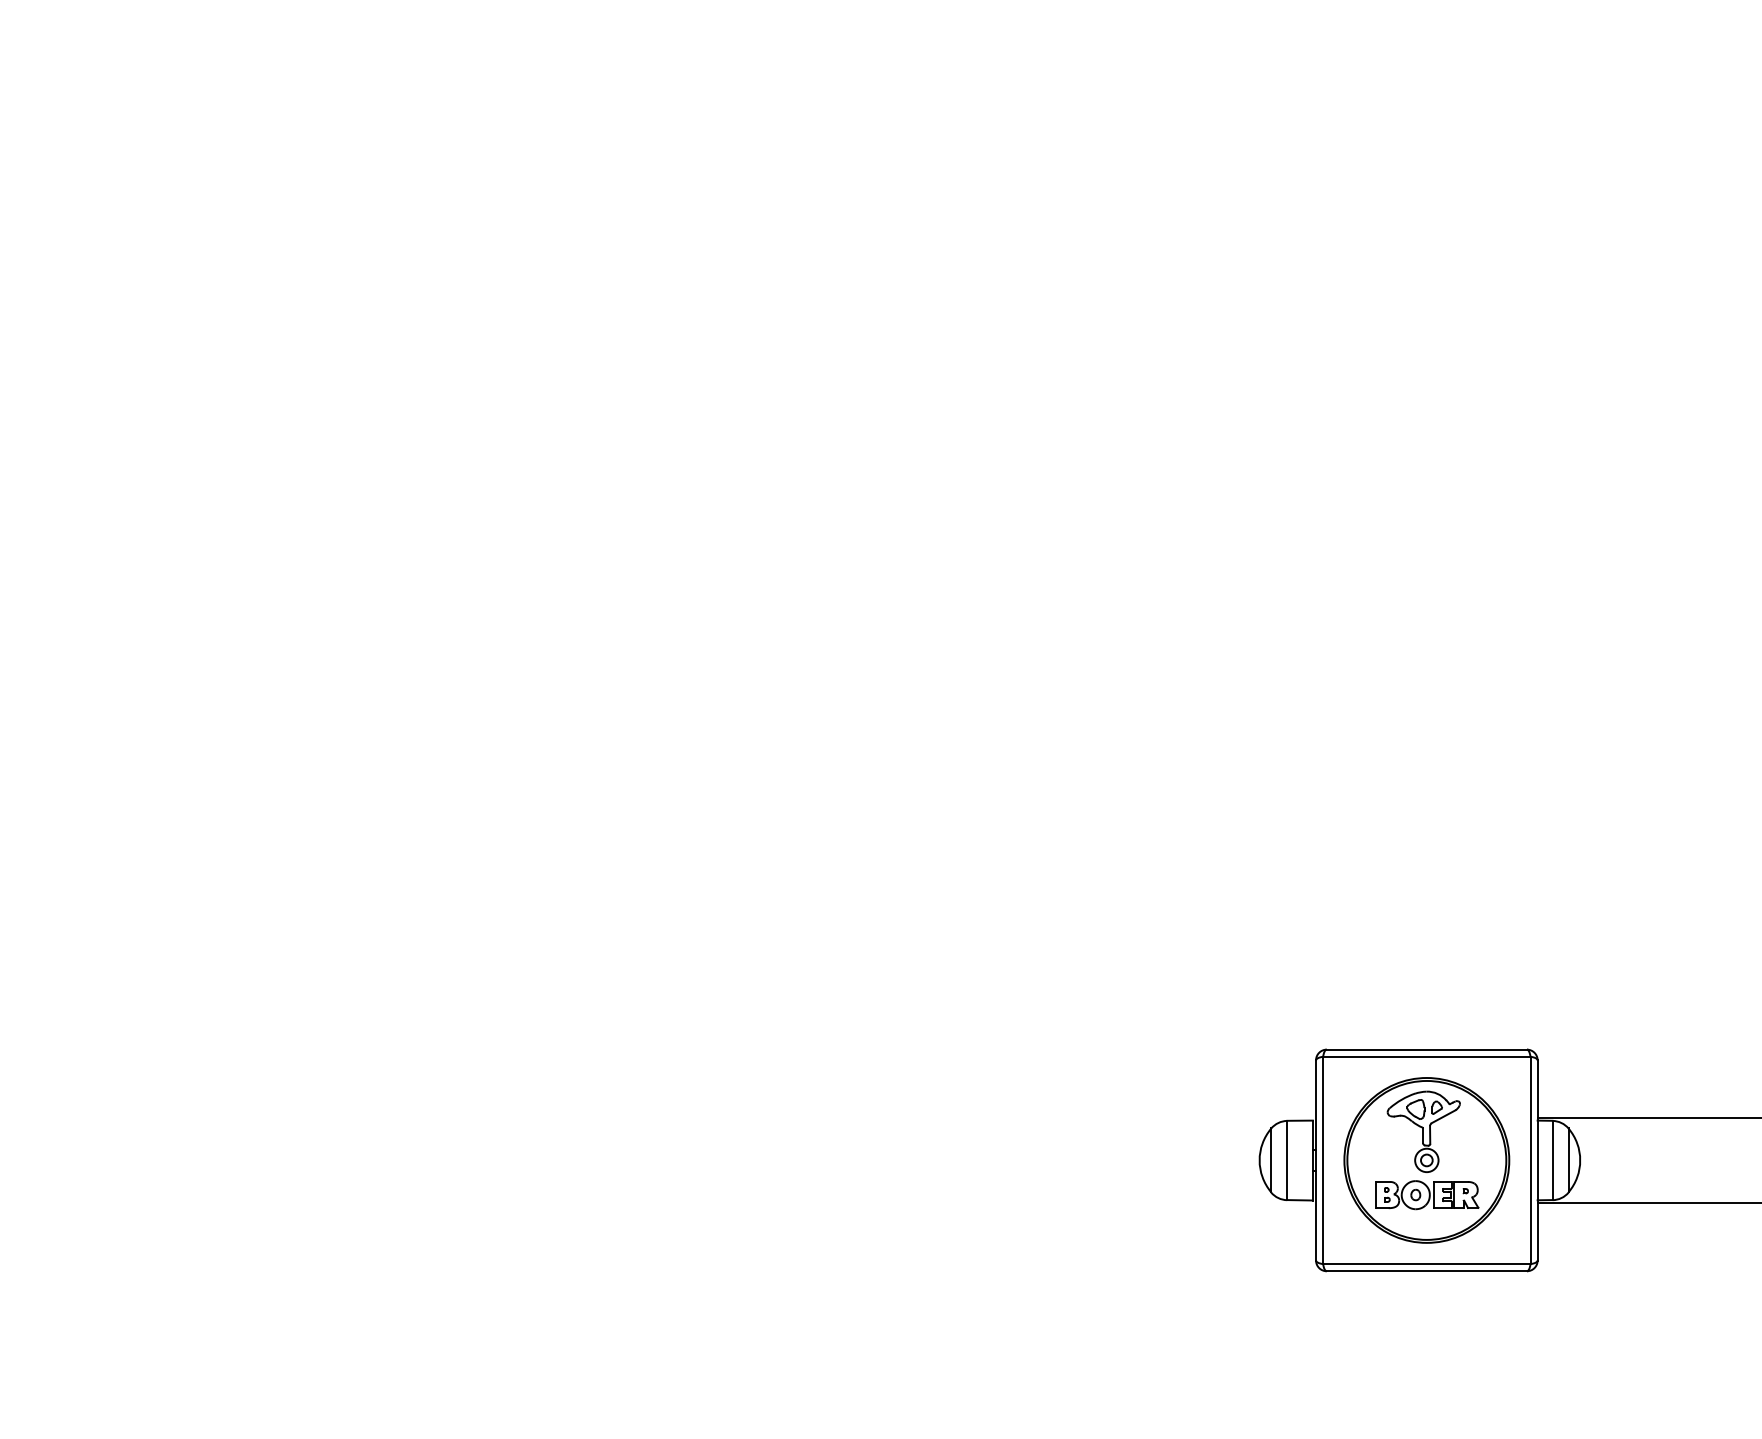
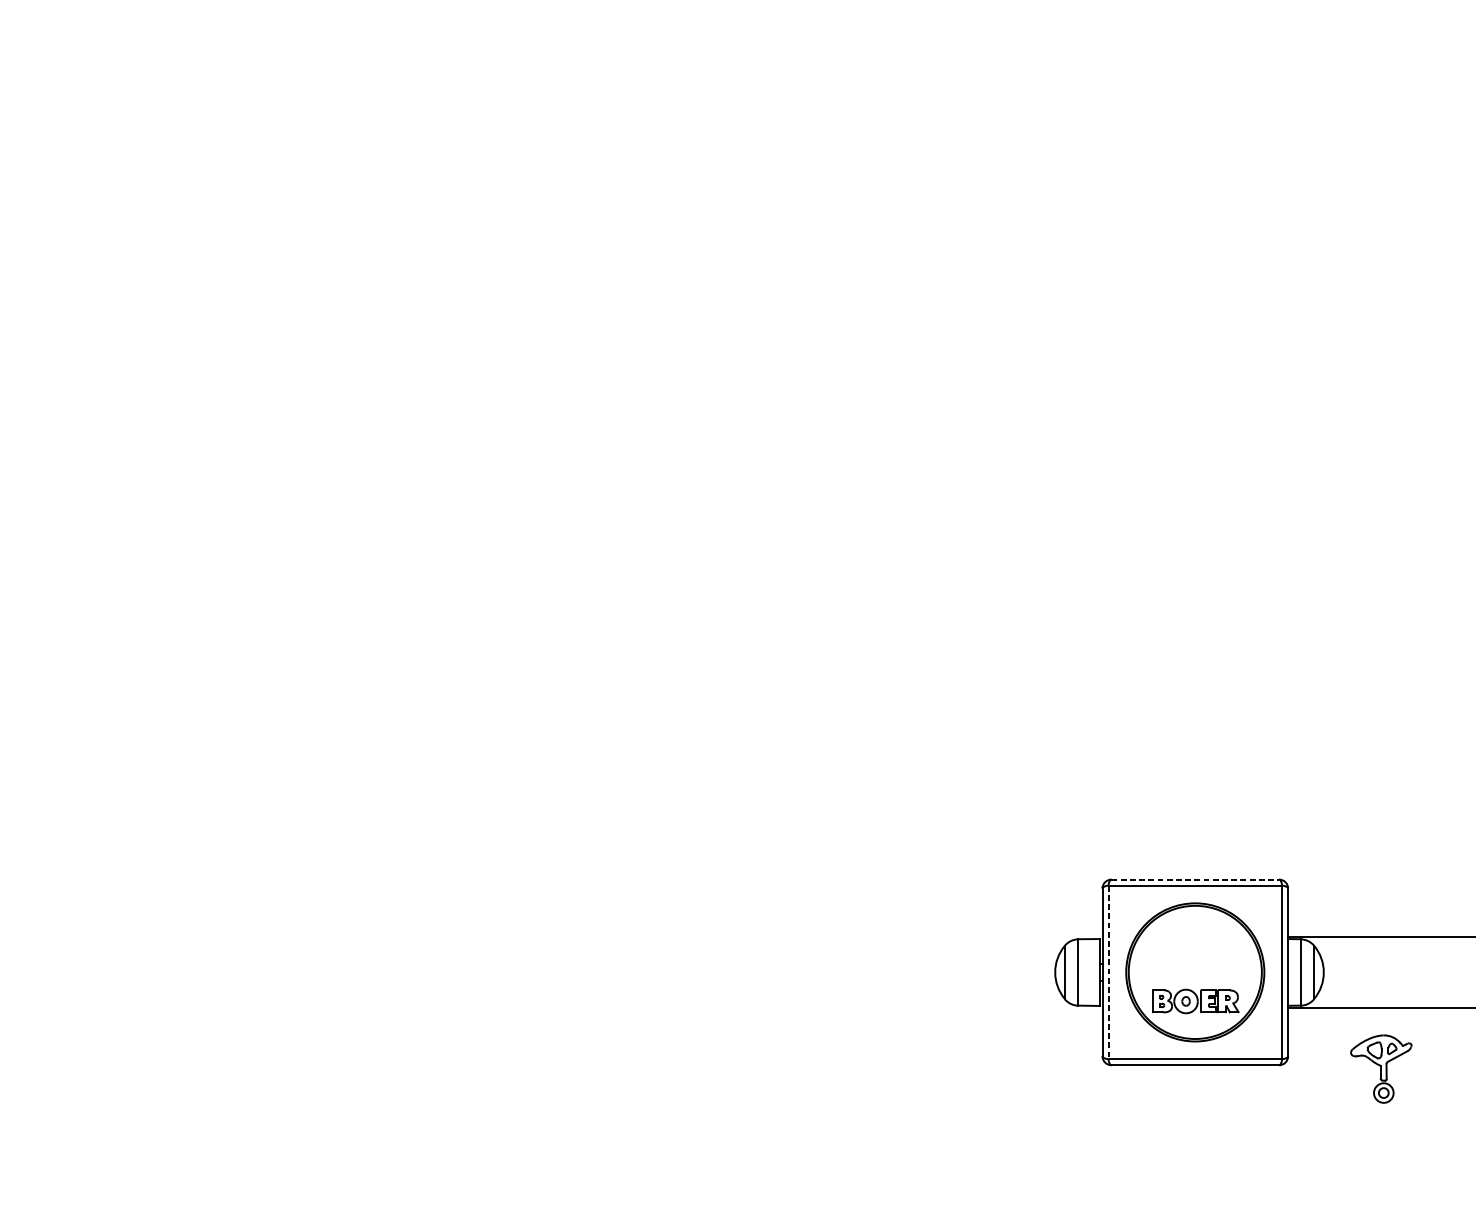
line: (1427, 1049) -> (1195, 879), solid -> dashed
part: (1423, 1131) -> (1381, 1068), moved
line: (1323, 1160) -> (1108, 972), solid -> dashed

